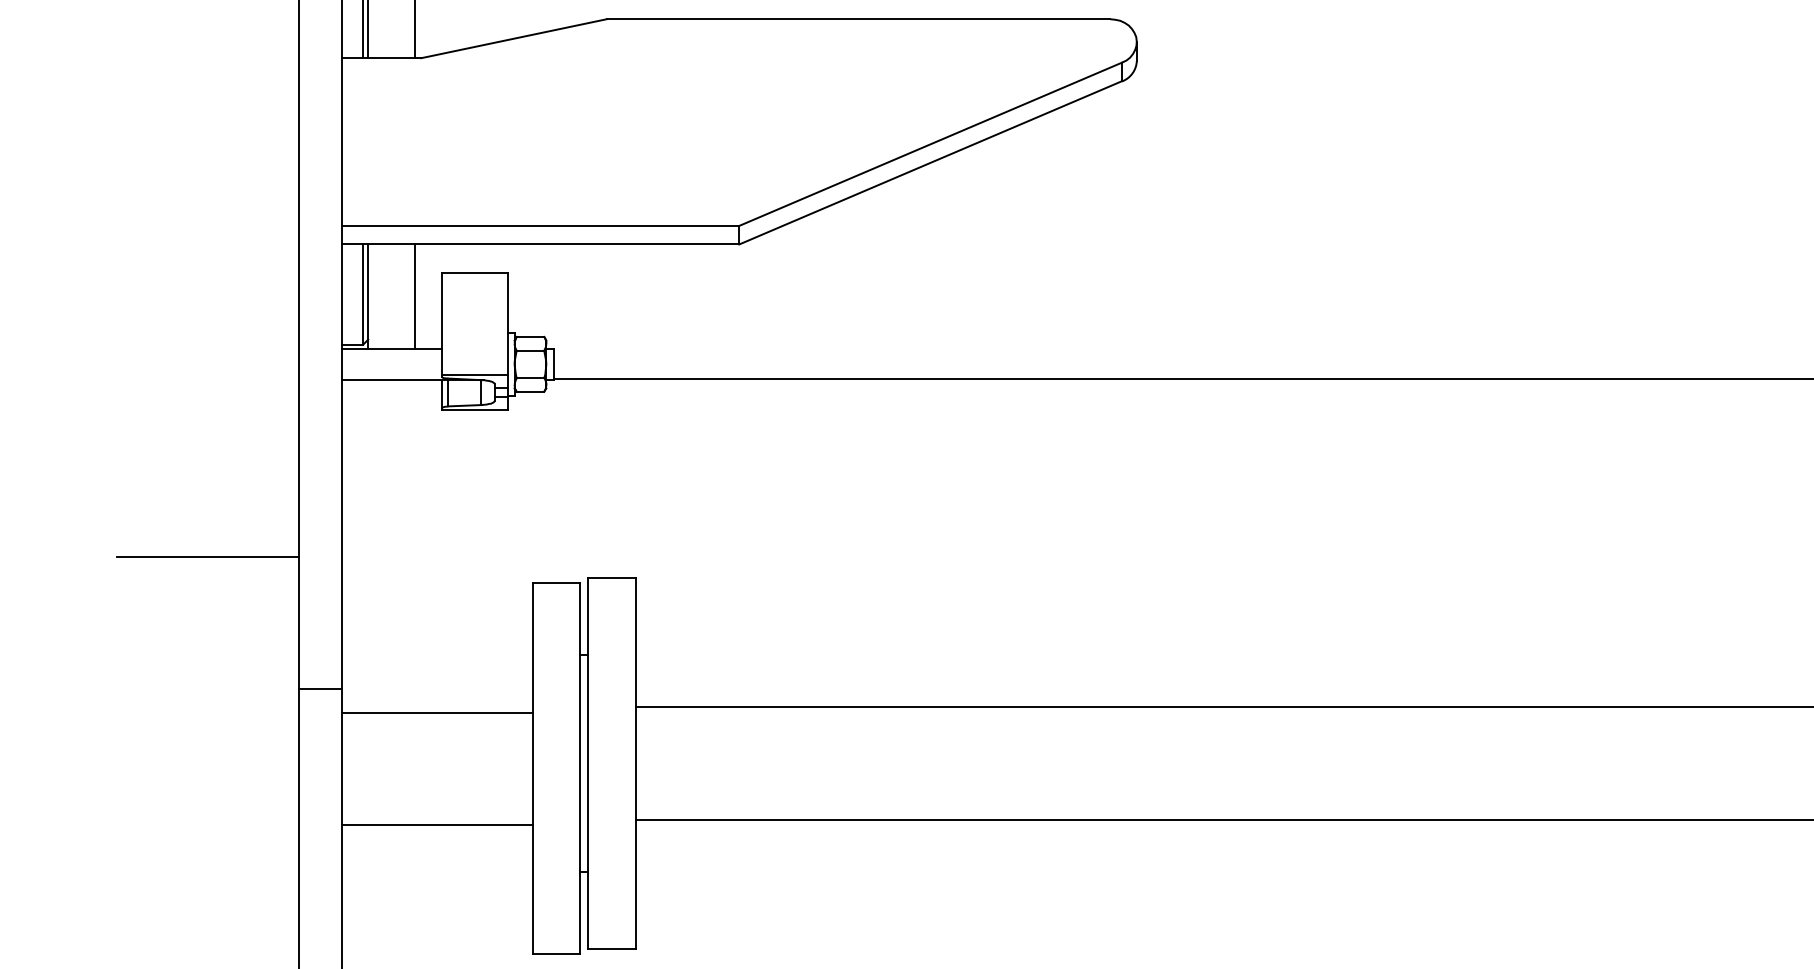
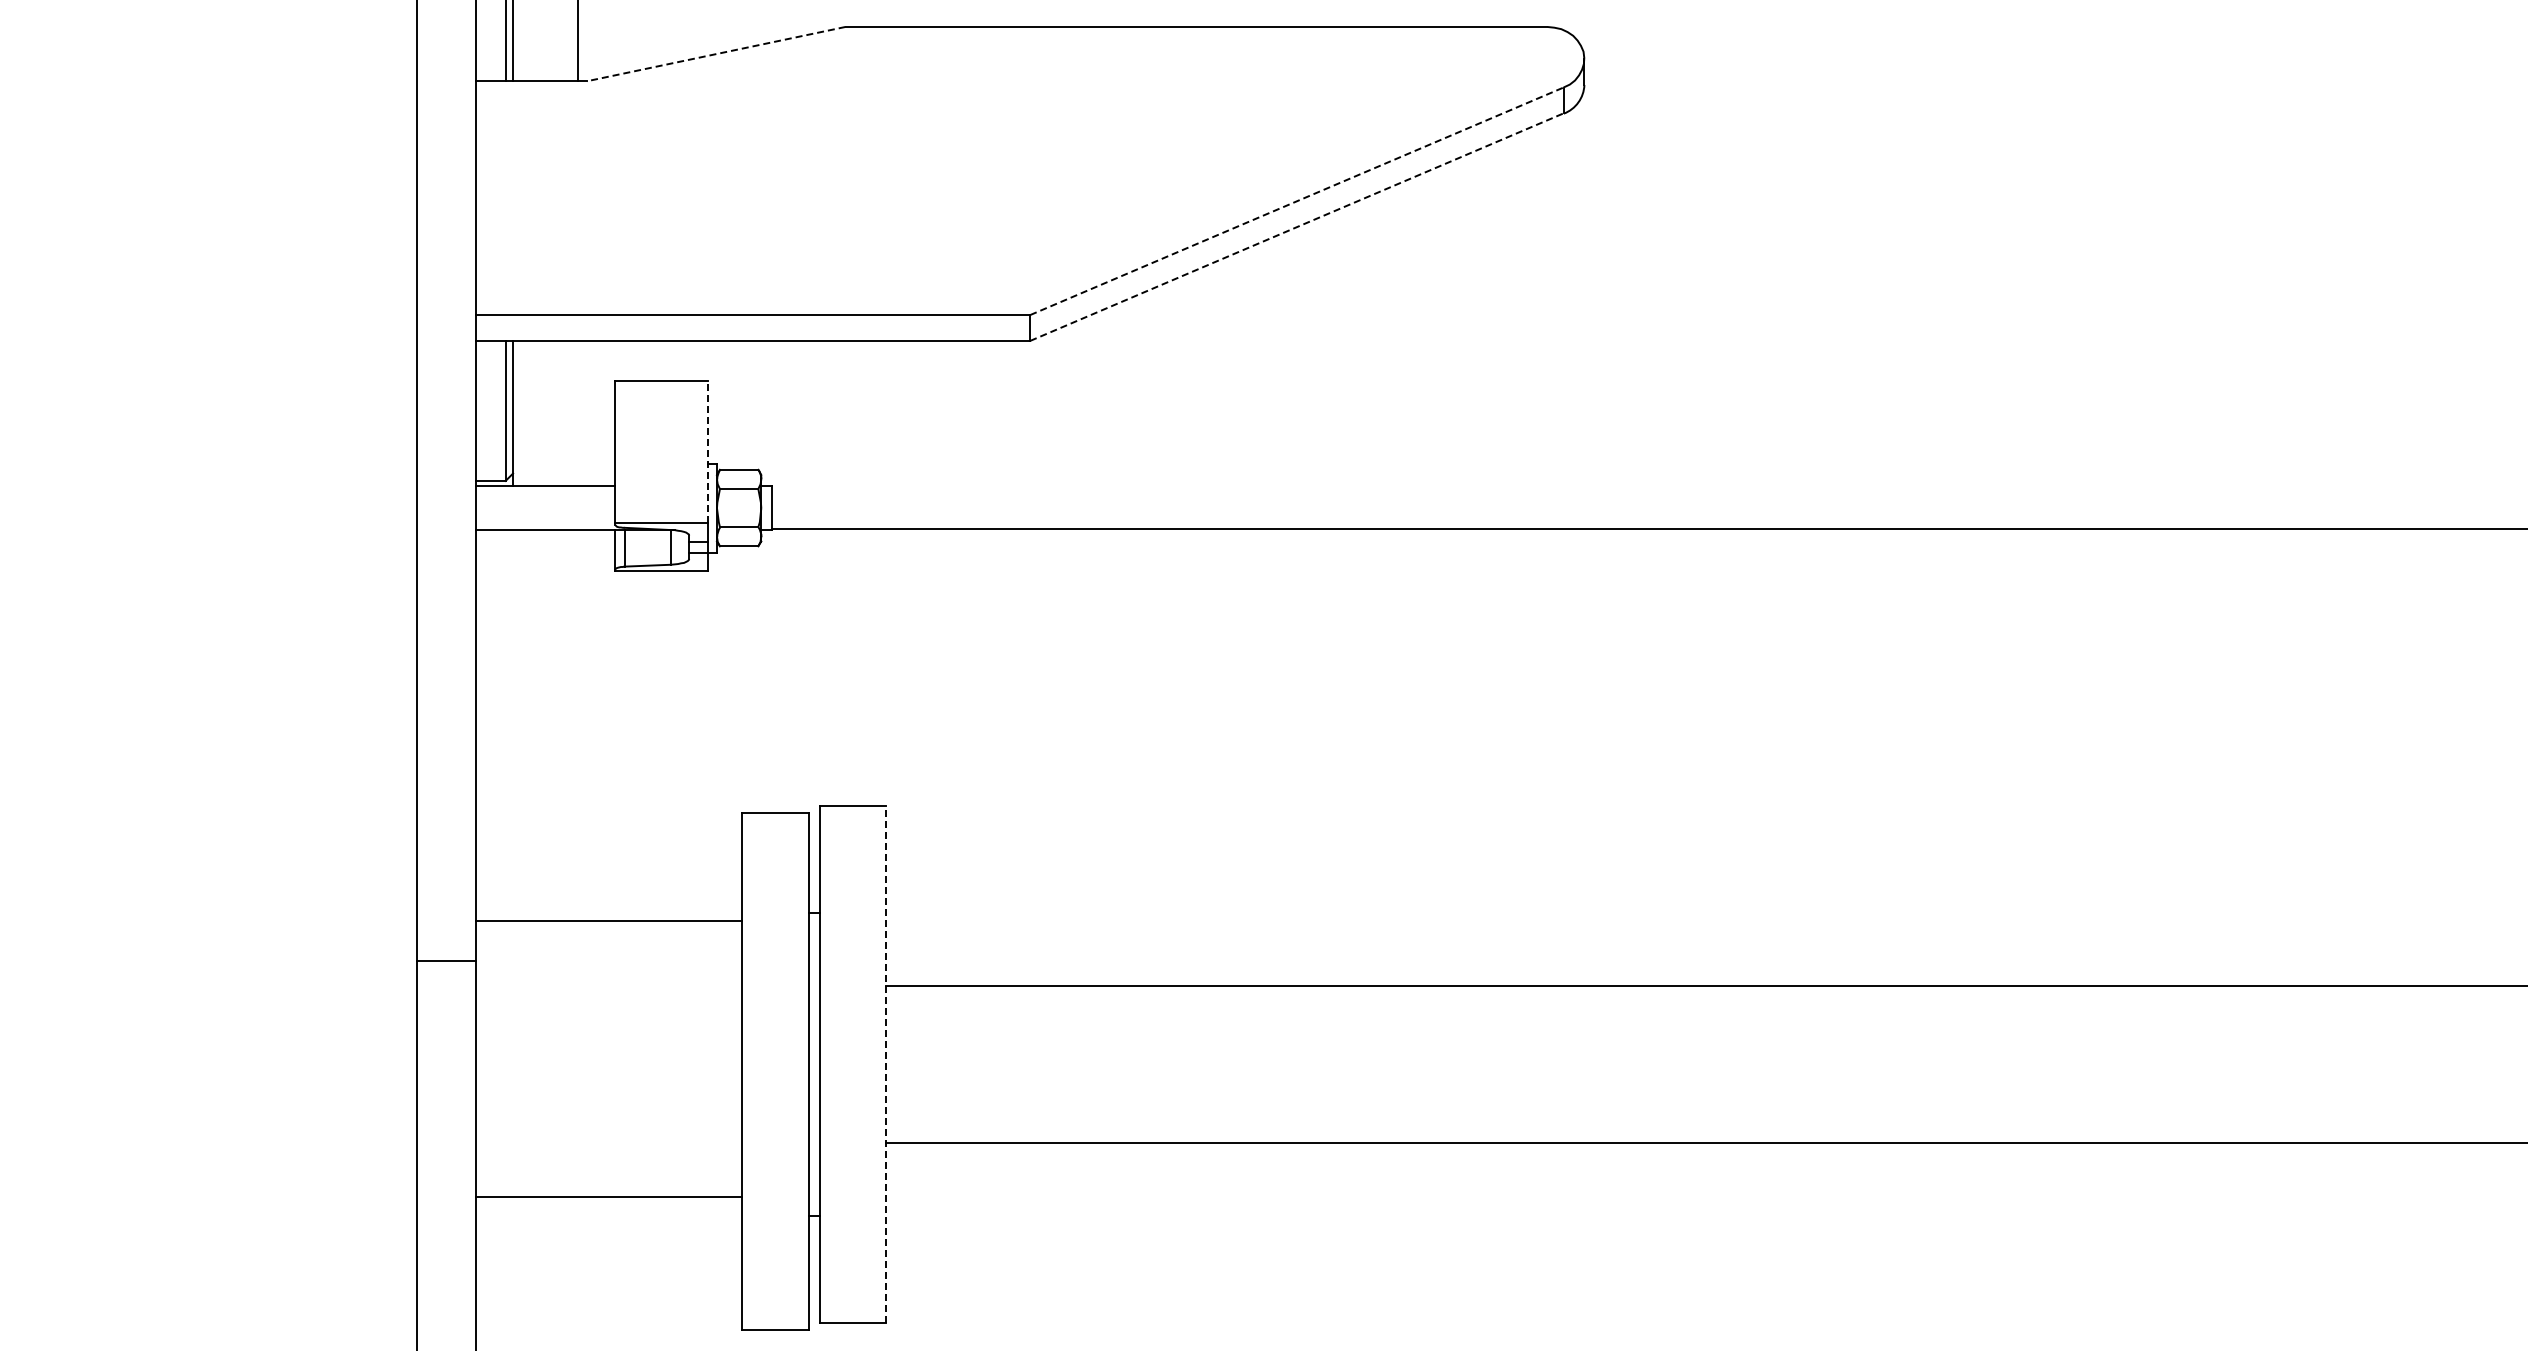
line: (513, 38) -> (715, 54), solid -> dashed
line: (930, 144) -> (1296, 201), solid -> dashed
line: (930, 163) -> (1296, 227), solid -> dashed
line: (415, 296) -> (578, 413), removed
line: (507, 323) -> (707, 451), solid -> dashed
line: (207, 556) -> (289, 776), removed
line: (437, 712) -> (609, 920), moved
line: (636, 763) -> (886, 1064), solid -> dashed
line: (437, 824) -> (609, 1196), moved

